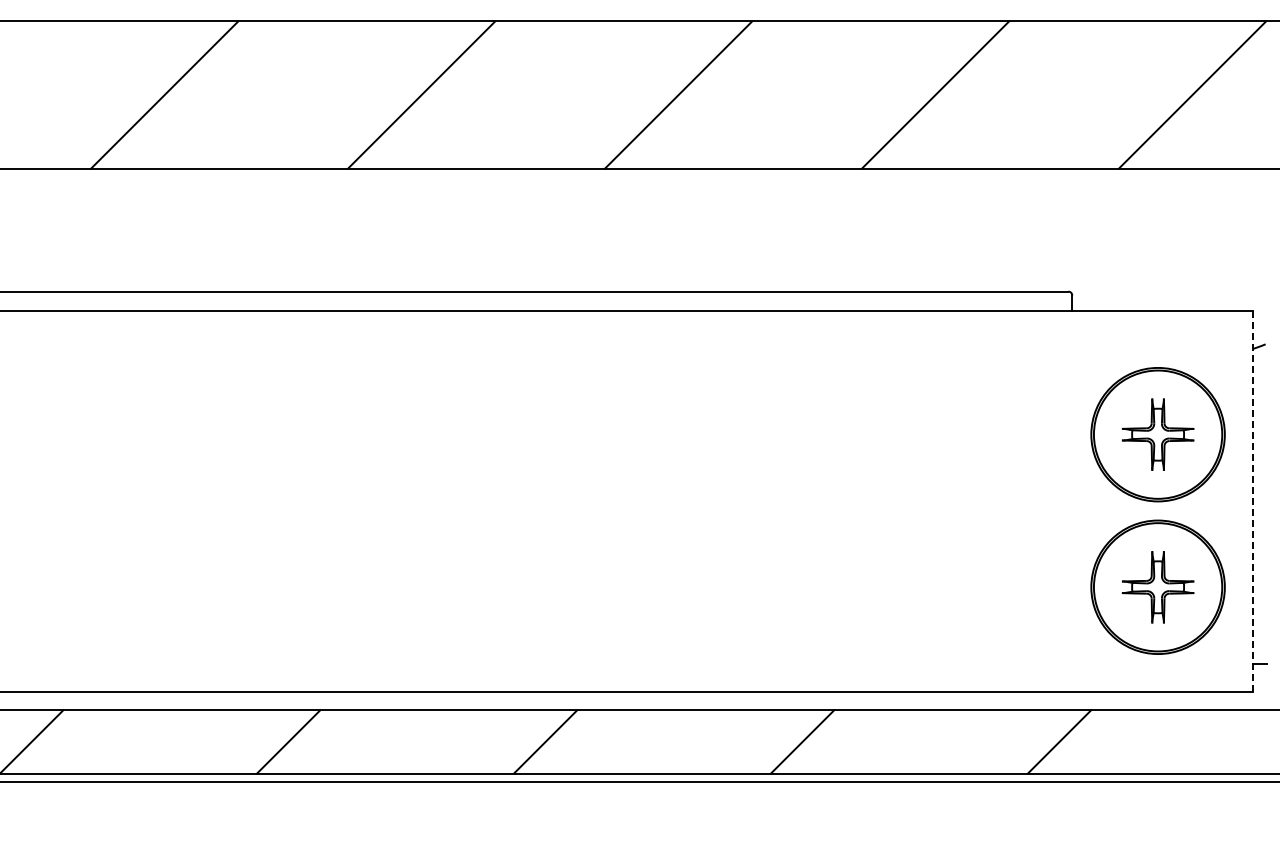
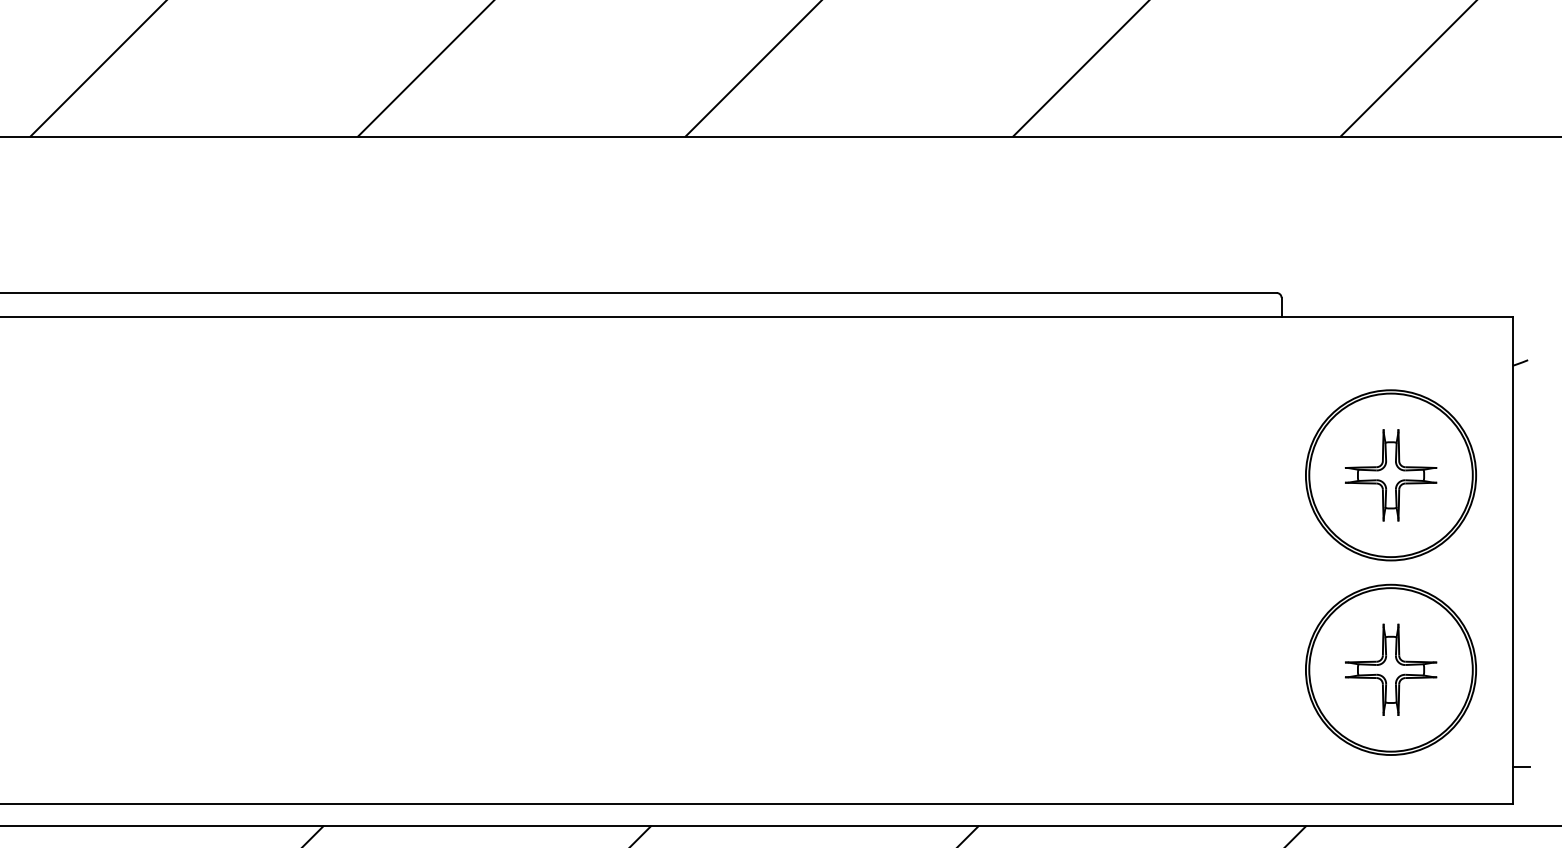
line: (1253, 501) -> (1512, 560), dashed -> solid

